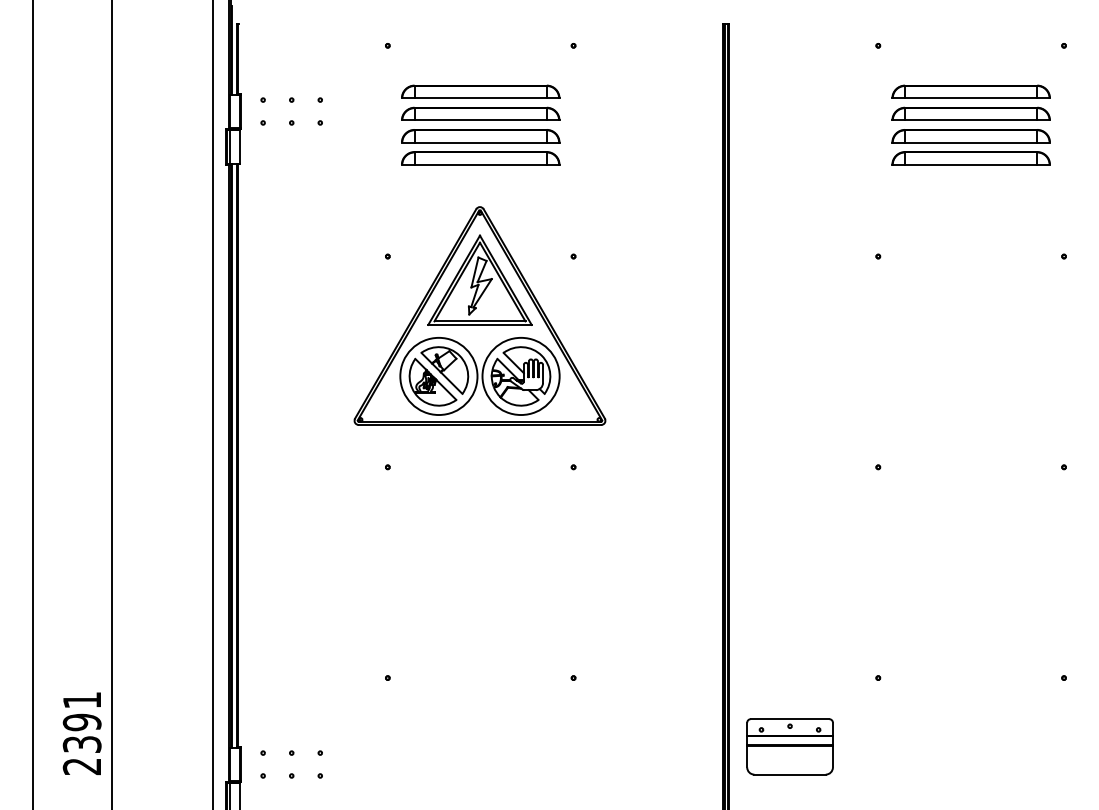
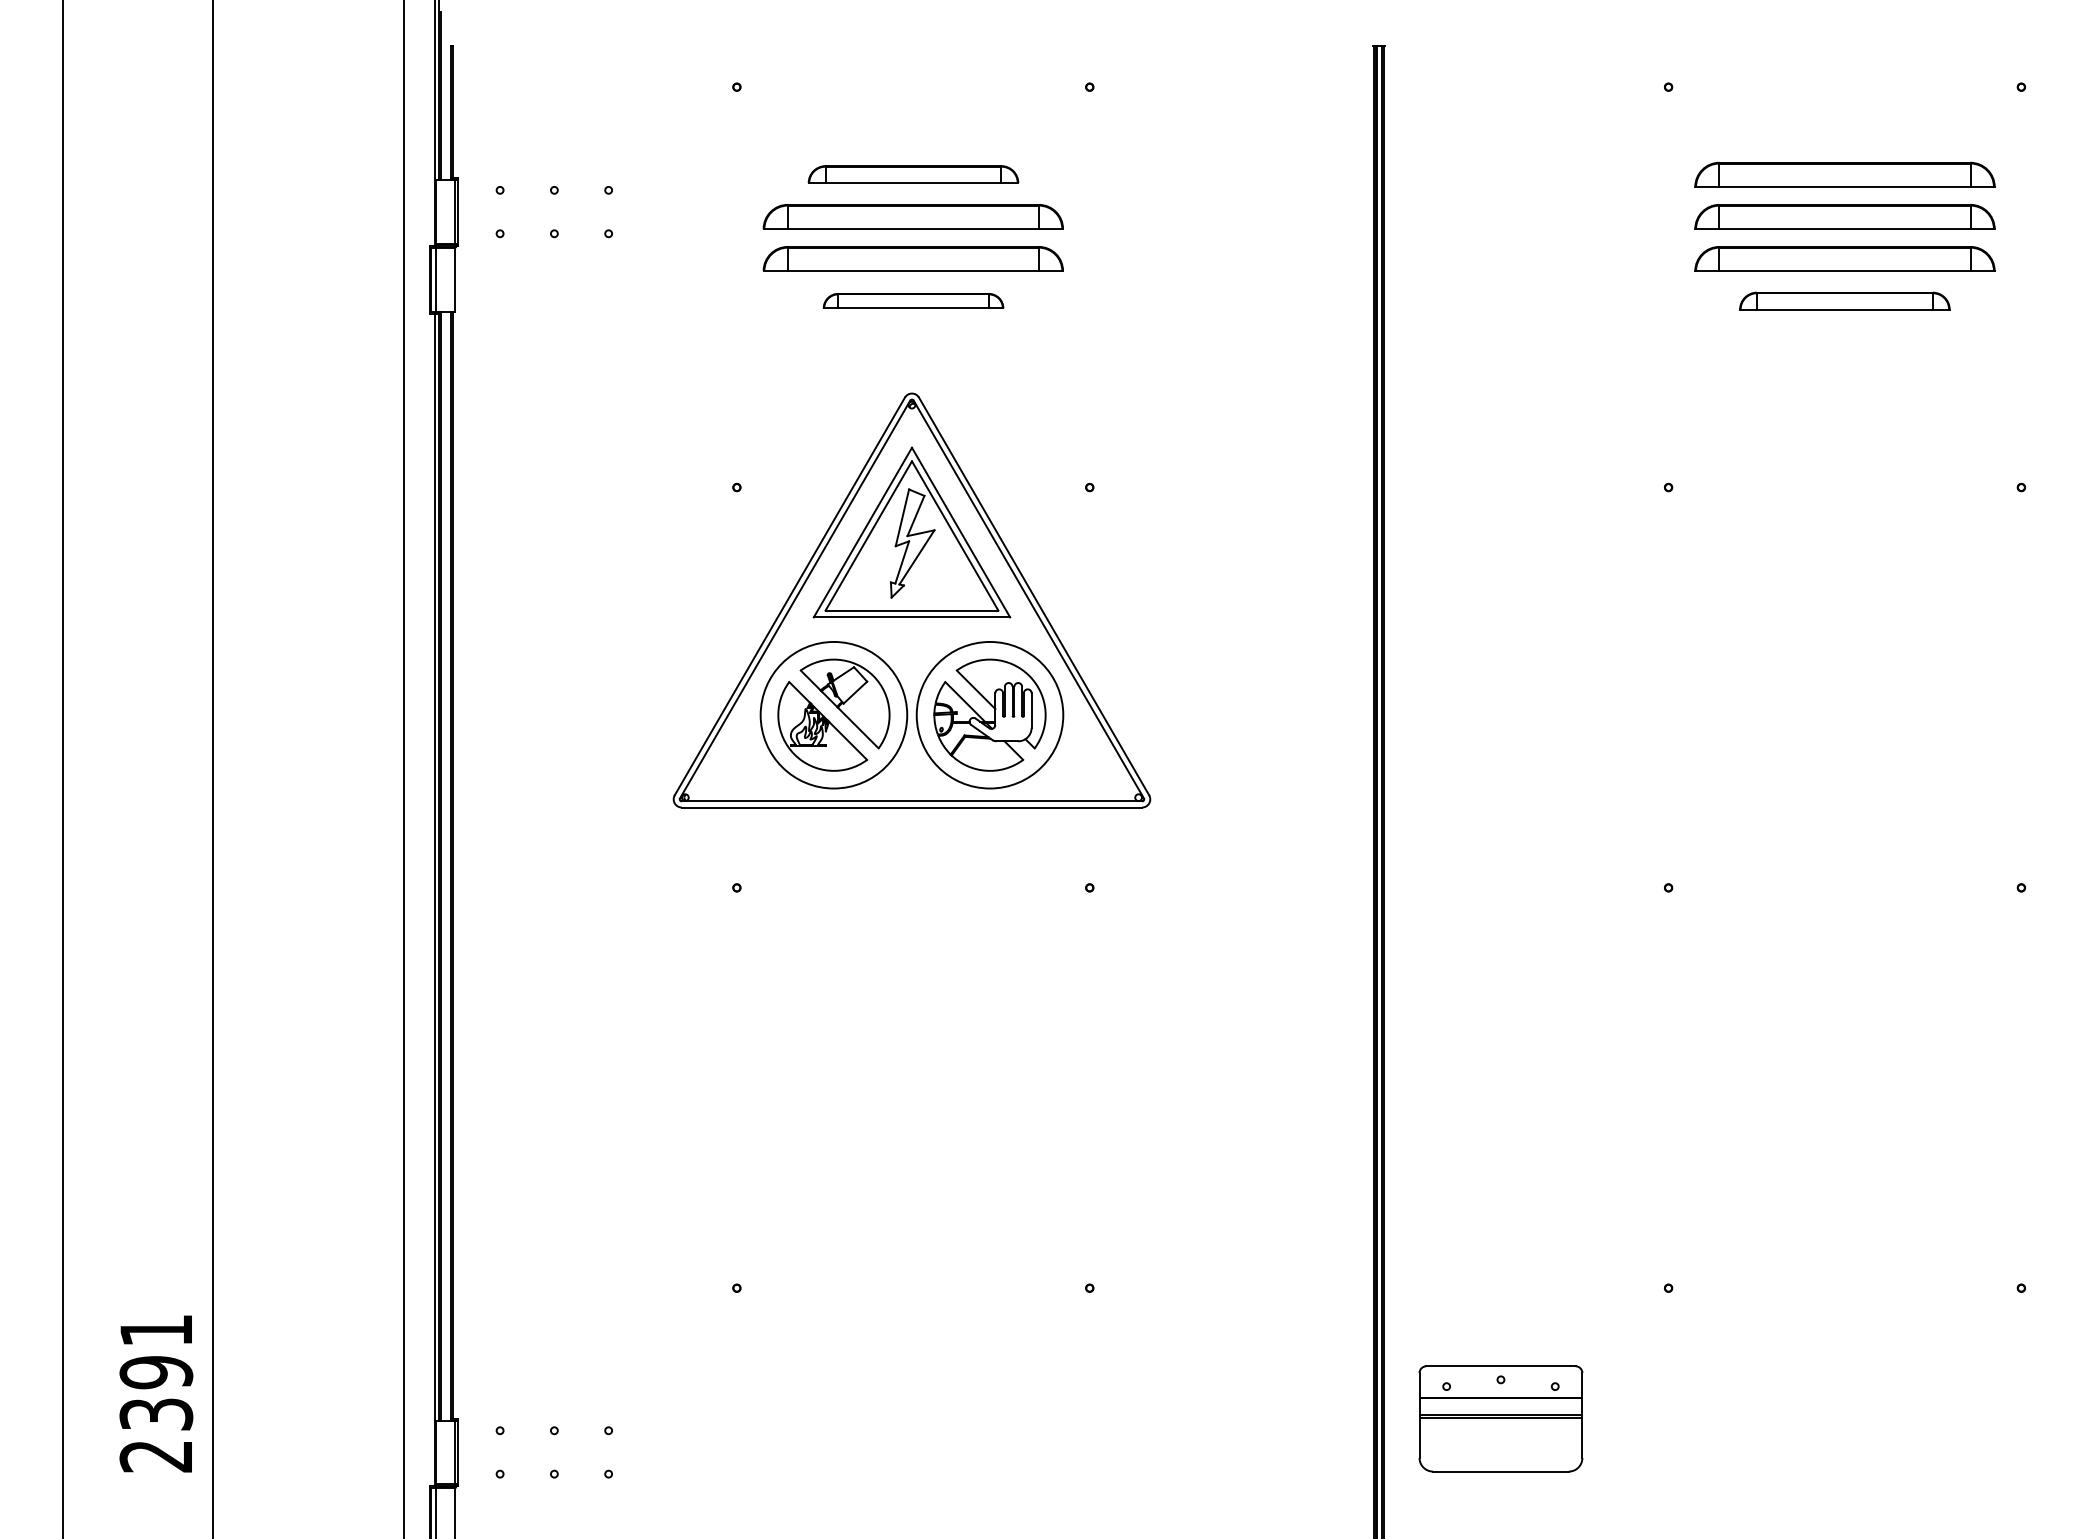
part: (480, 91) -> (912, 174), size x0.7
part: (480, 158) -> (912, 301), size x0.6
part: (970, 158) -> (1843, 301), size x0.7

